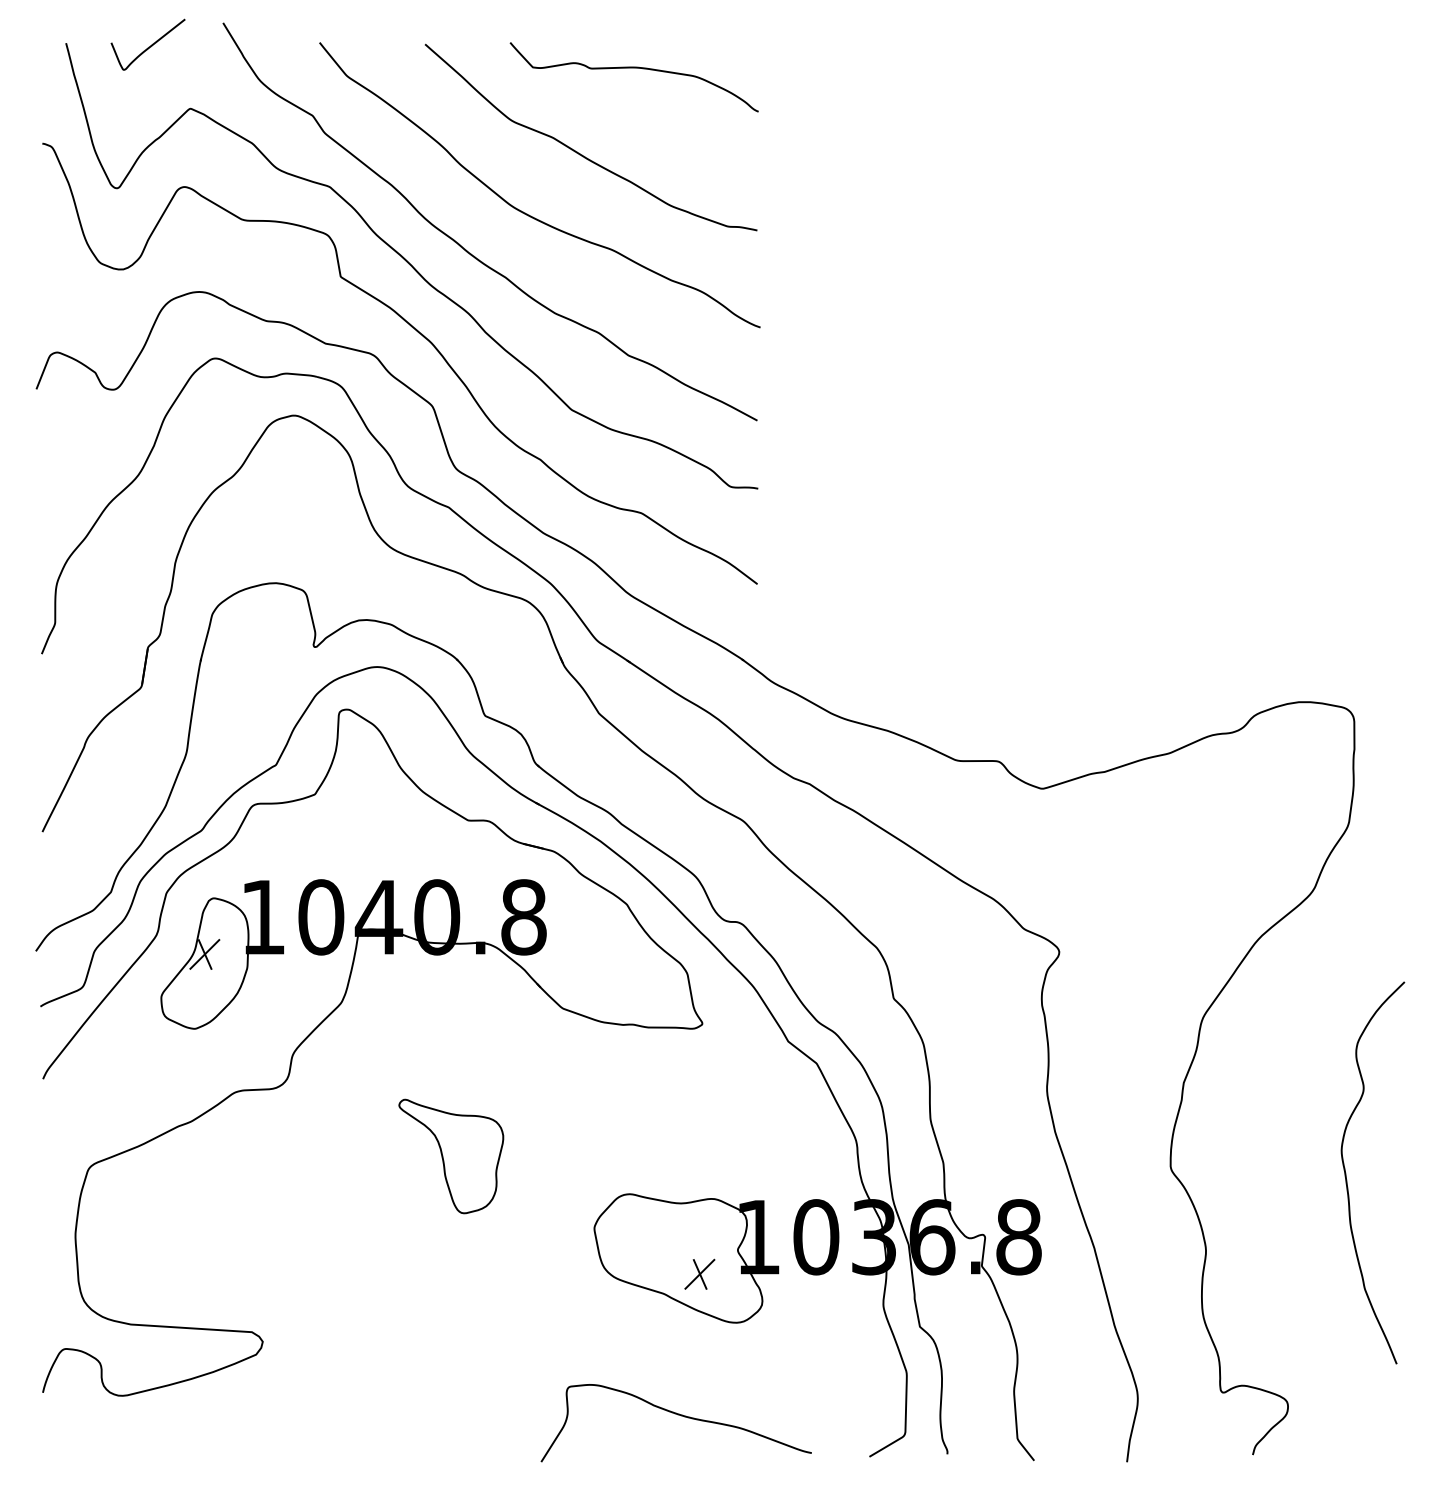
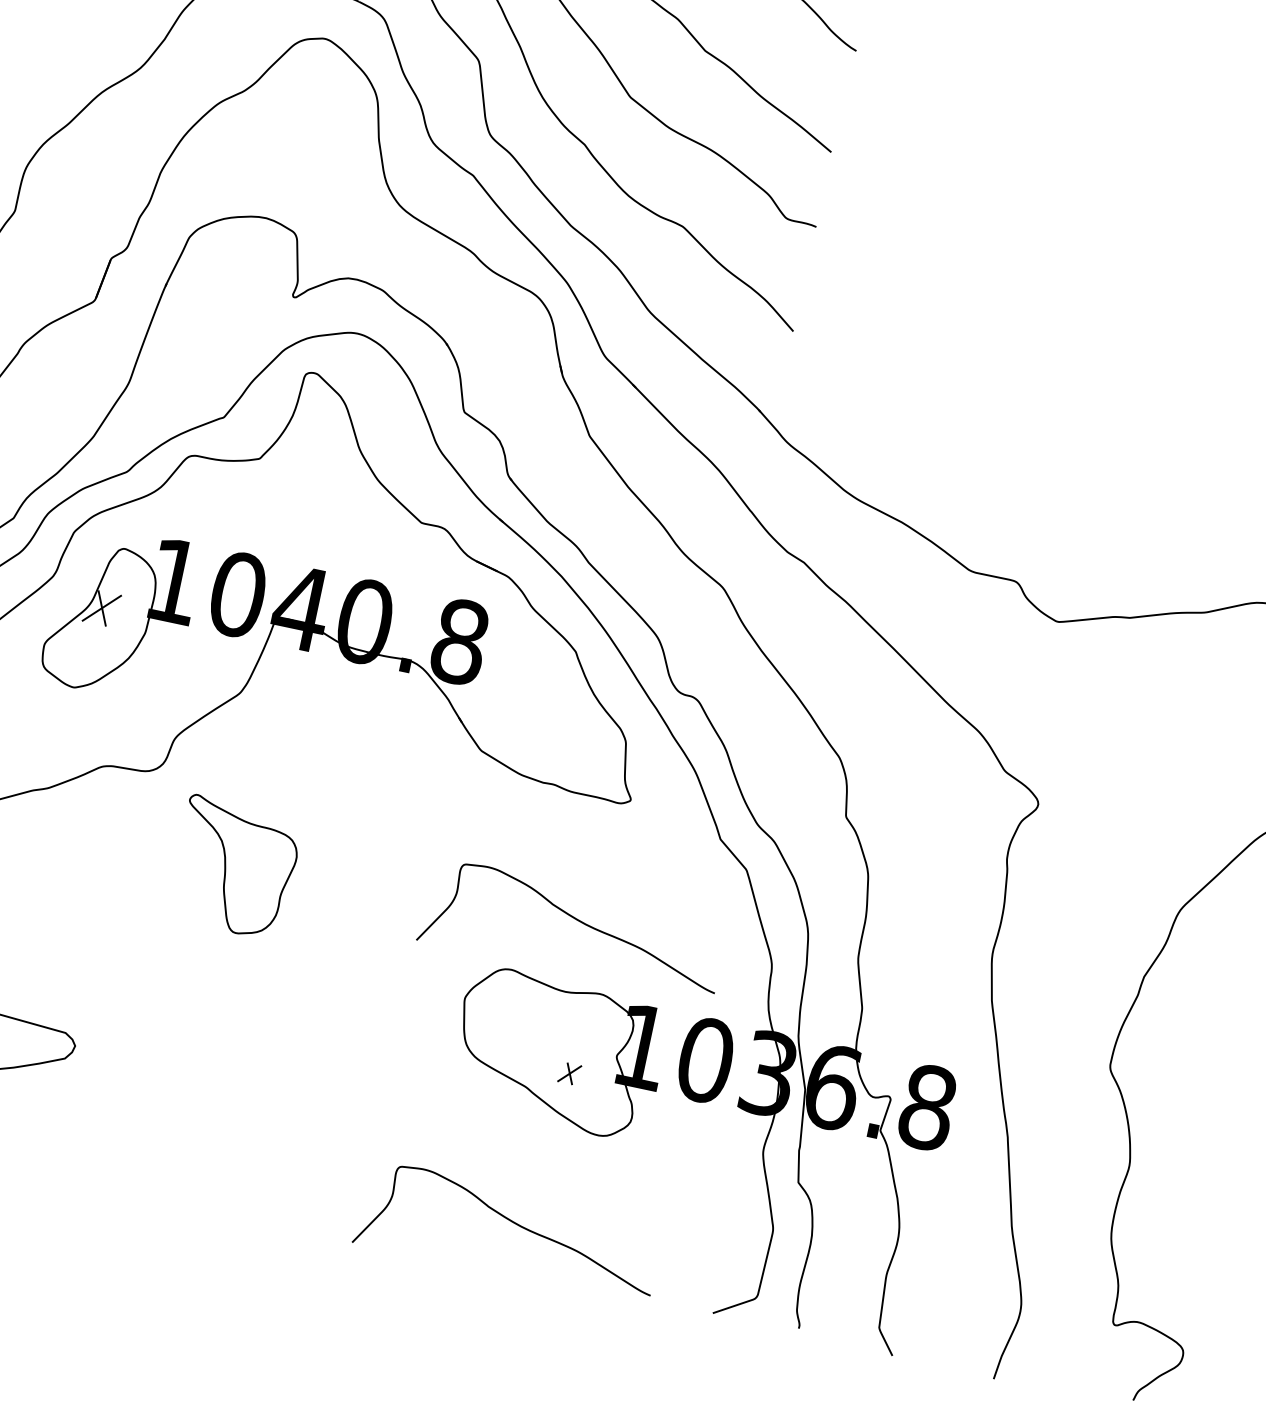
curve: (677, 1139) -> (576, 920), added
part: (451, 1156) -> (235, 867), moved
part: (699, 1273) -> (569, 1072), size x0.6

